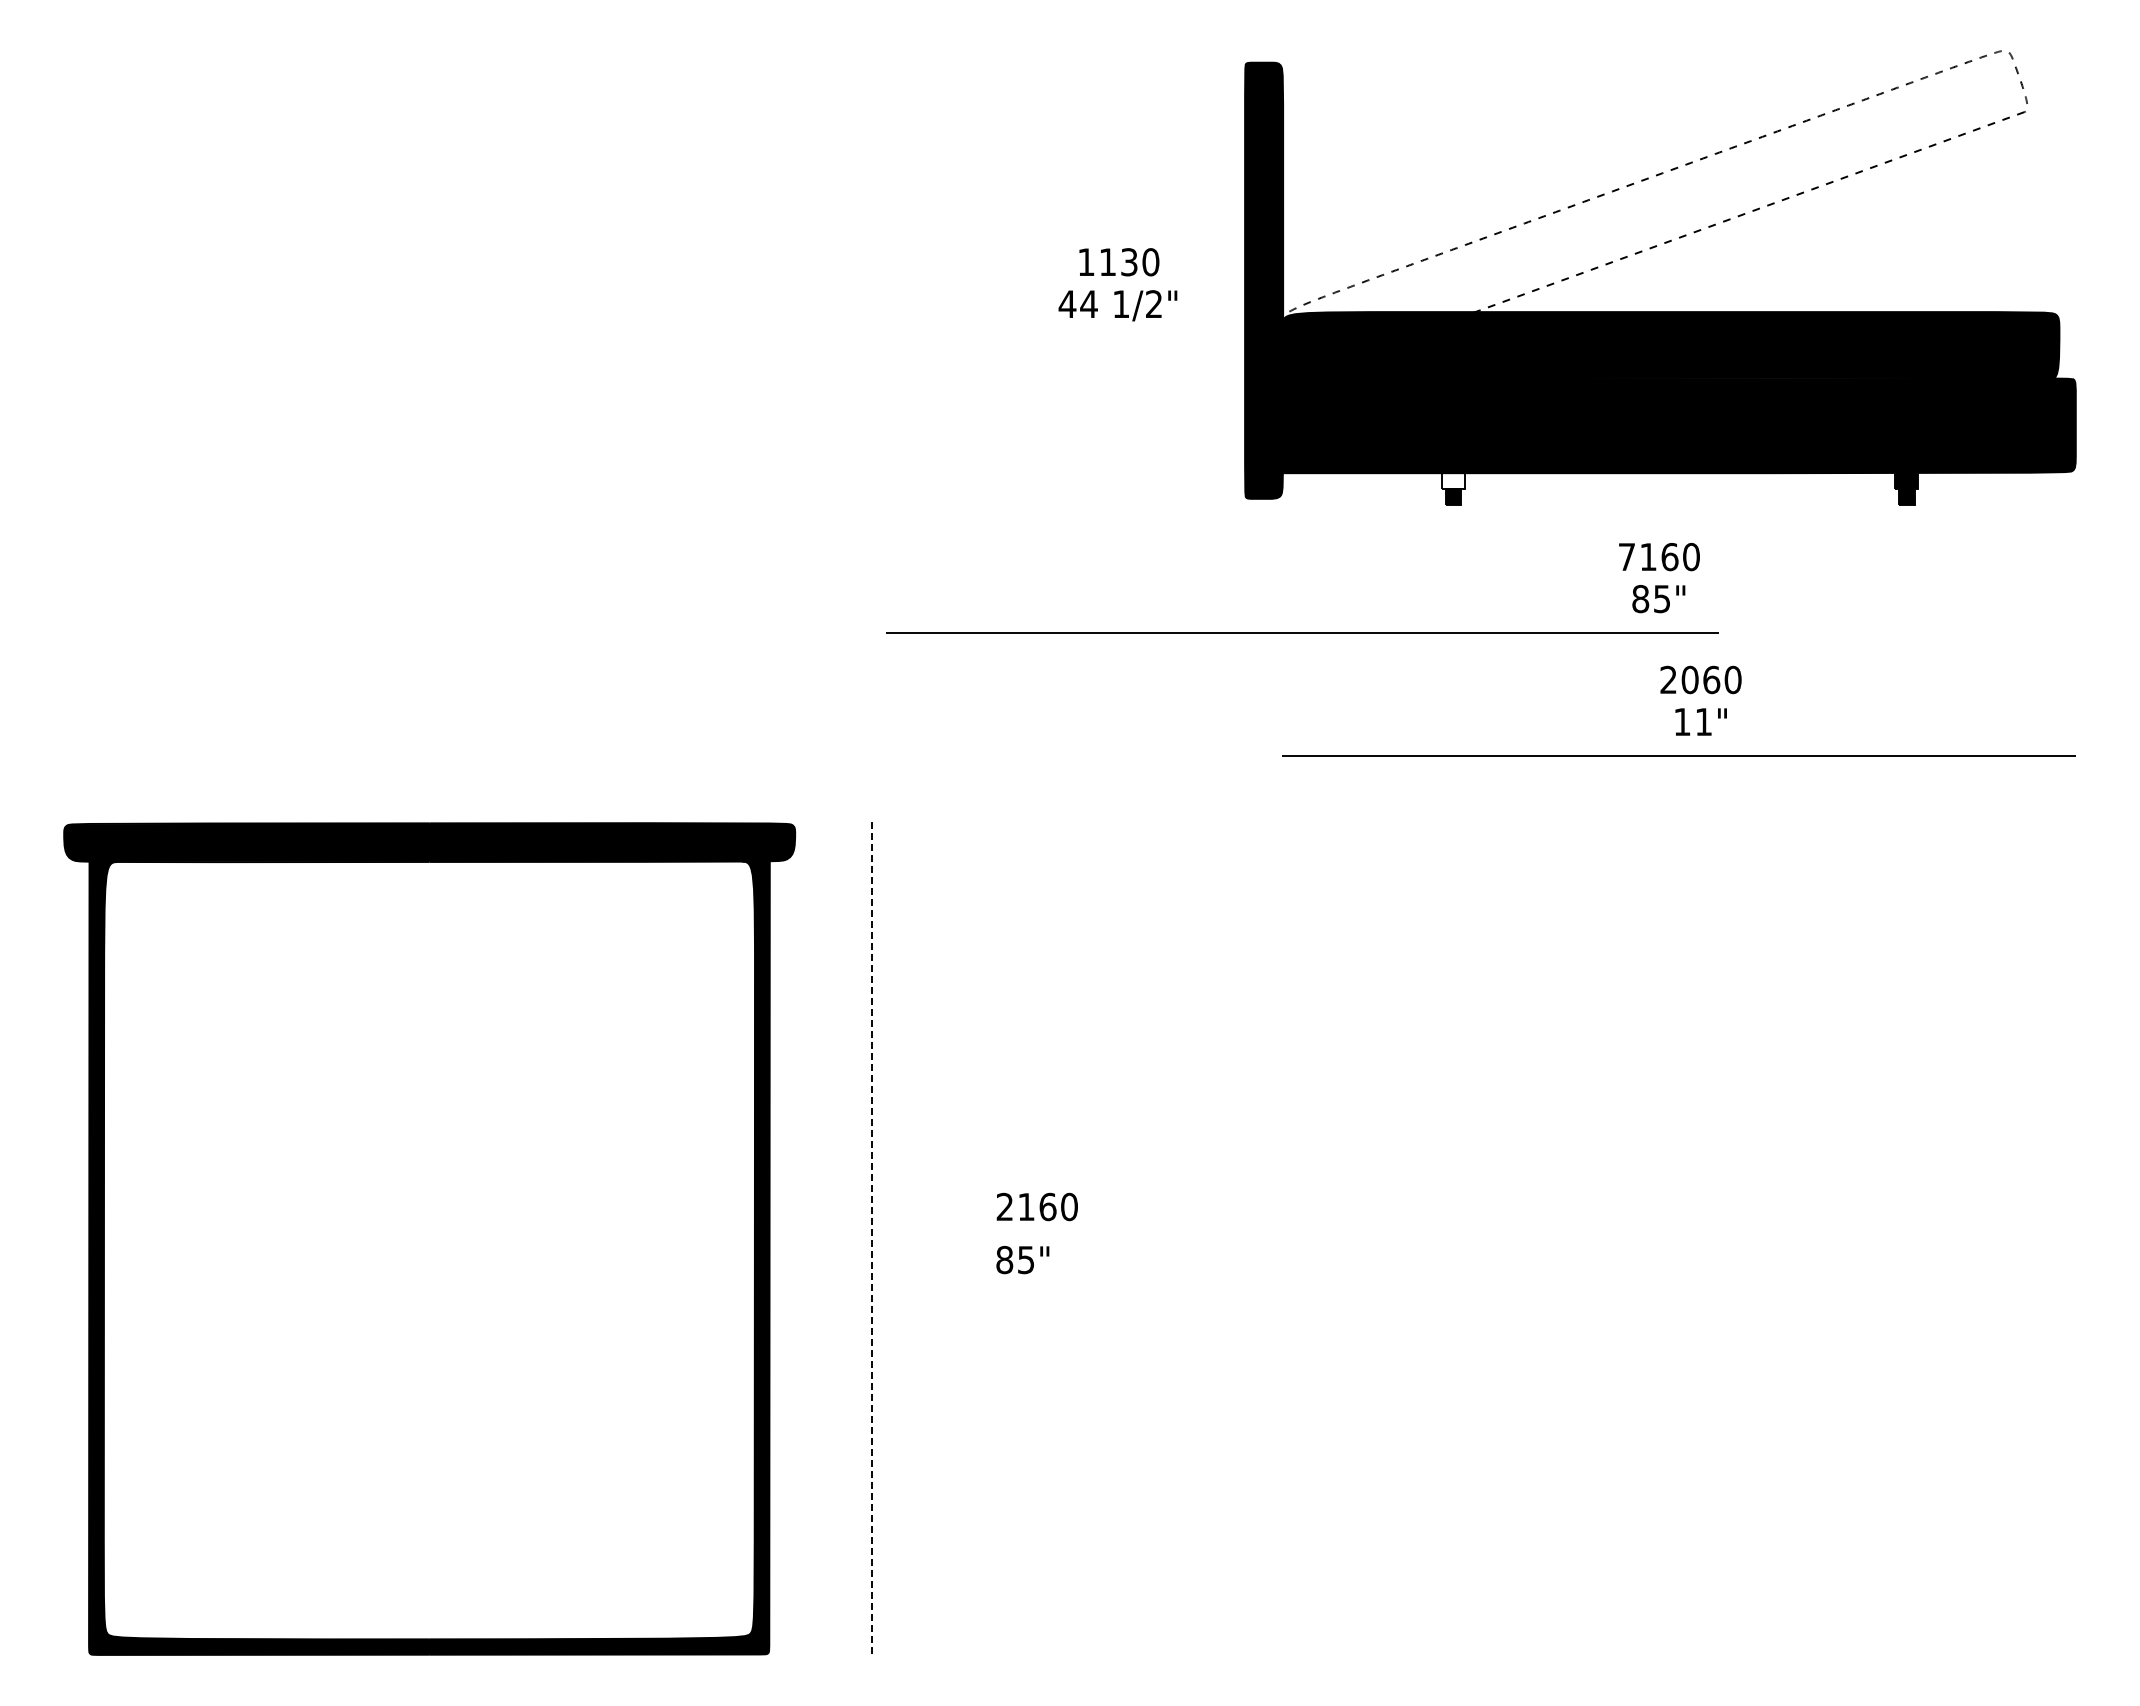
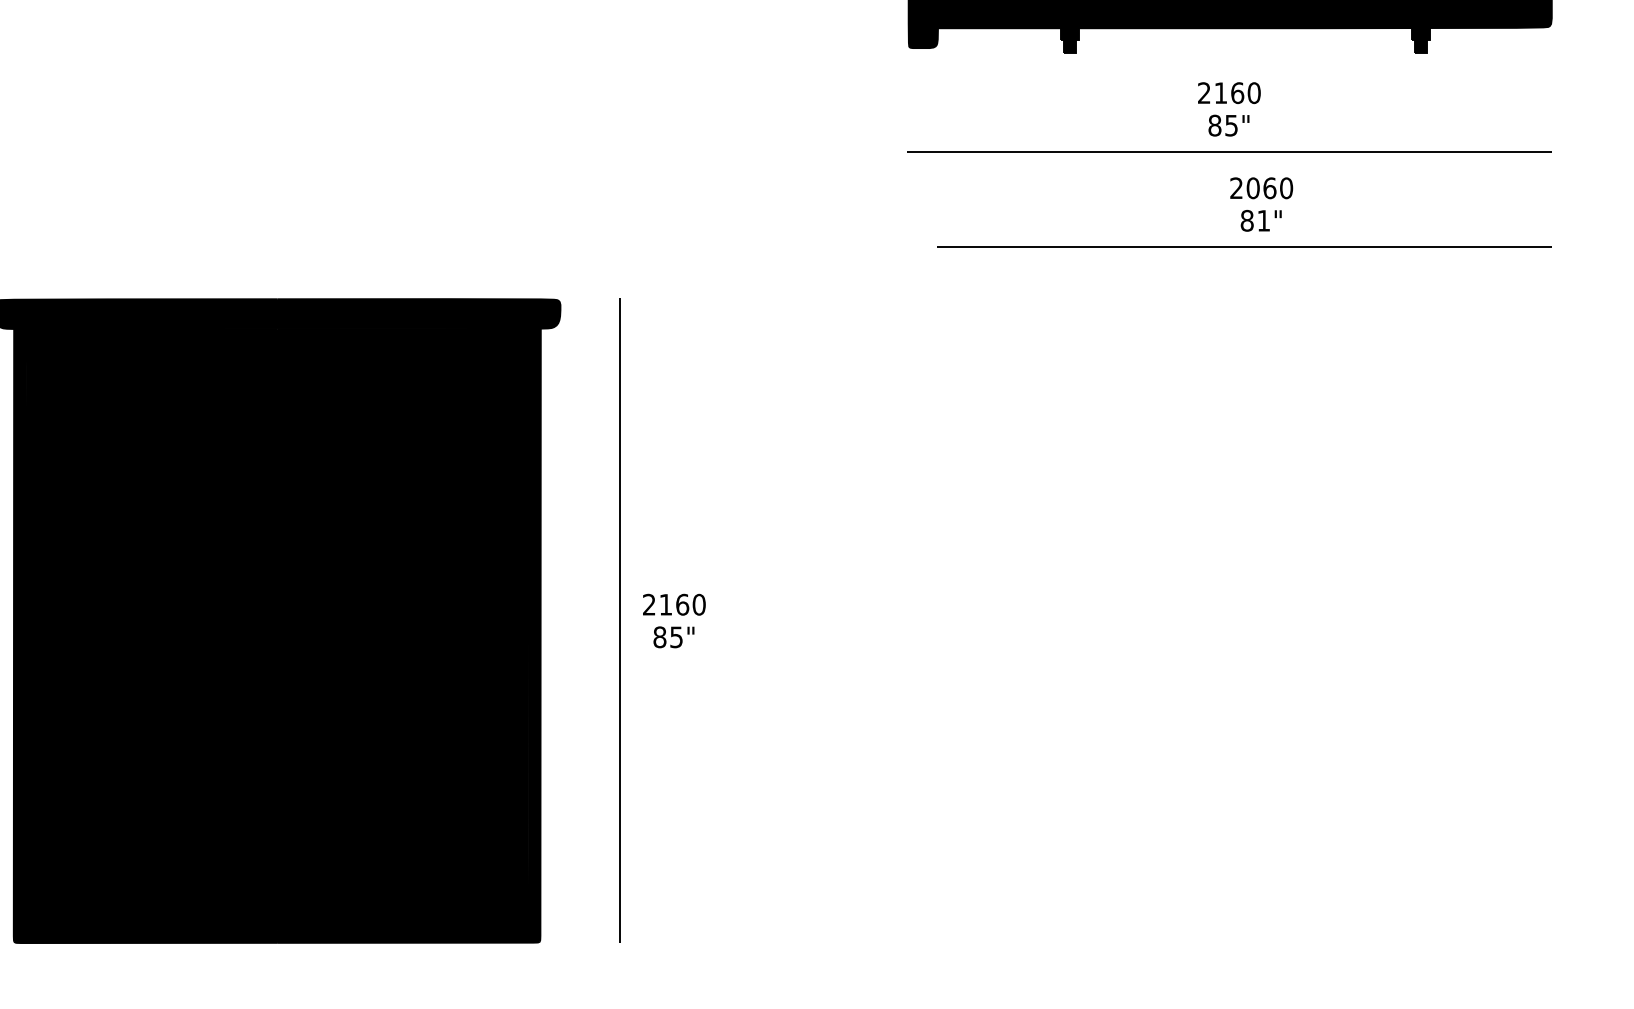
fill: (1452, 480) -> (1069, 33), added
text: (1626, 556) -> (1203, 92), 7160 -> 2160
line: (1302, 632) -> (1229, 151), moved
text: (1682, 721) -> (1247, 220), 11" -> 81"
text: (1036, 1206) -> (673, 604), moved
line: (871, 1238) -> (619, 620), dashed -> solid
fill: (428, 1250) -> (276, 629), added
text: (1022, 1260) -> (673, 637), moved

